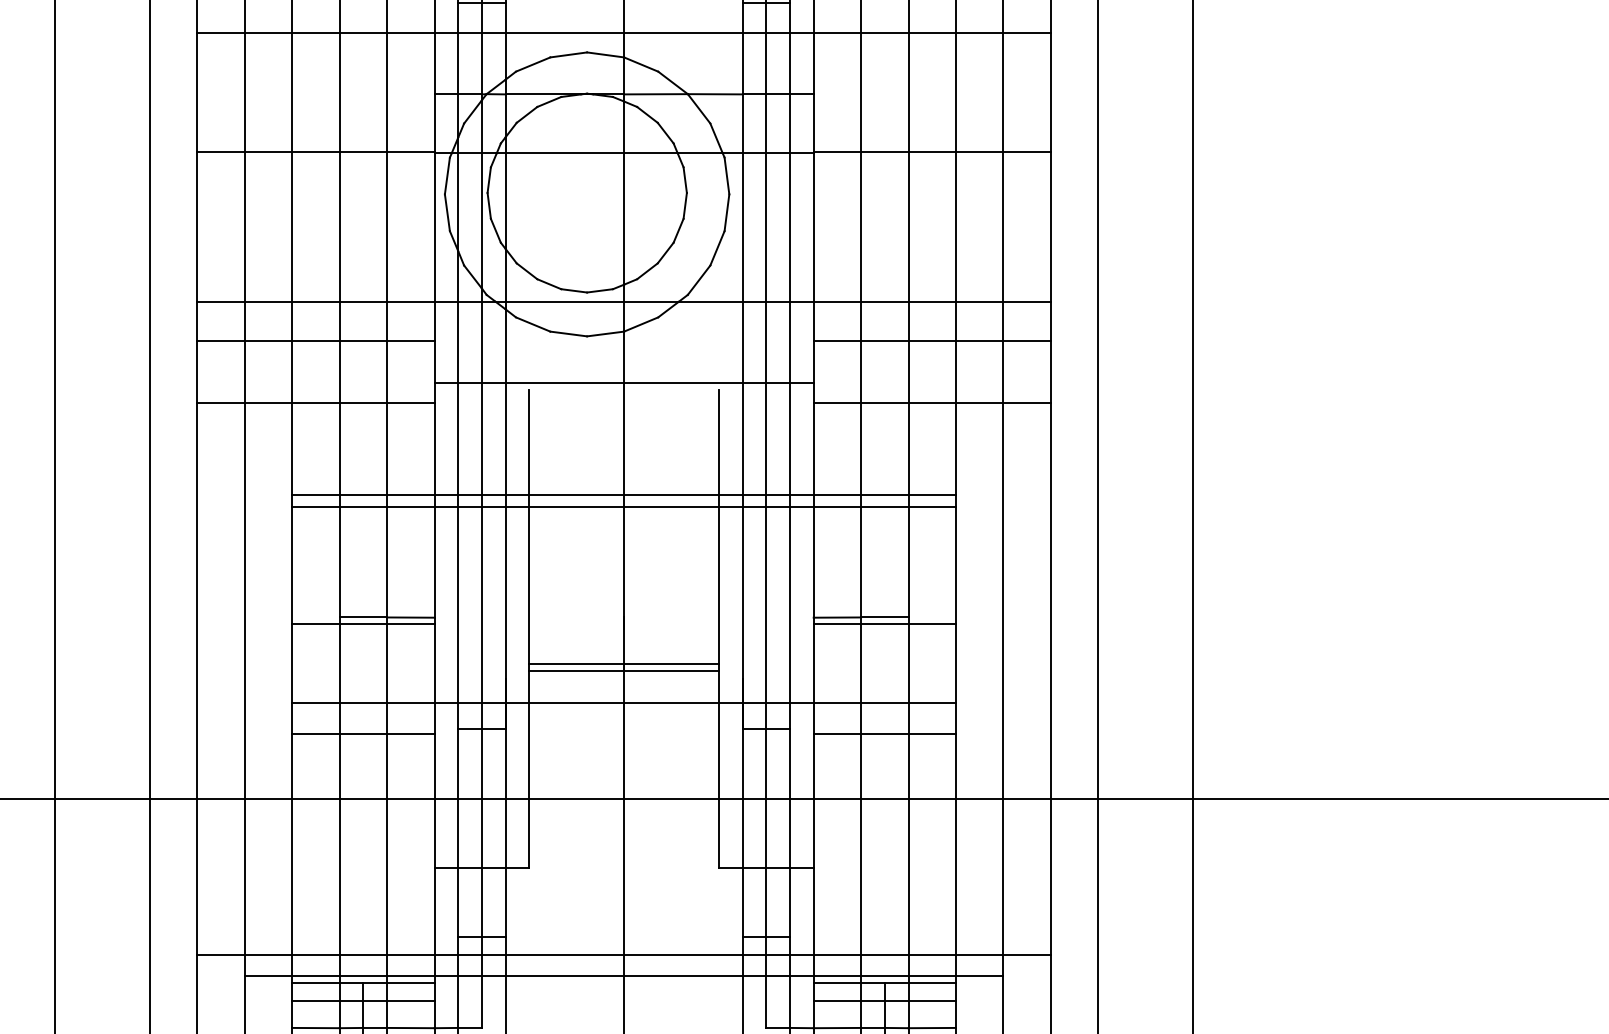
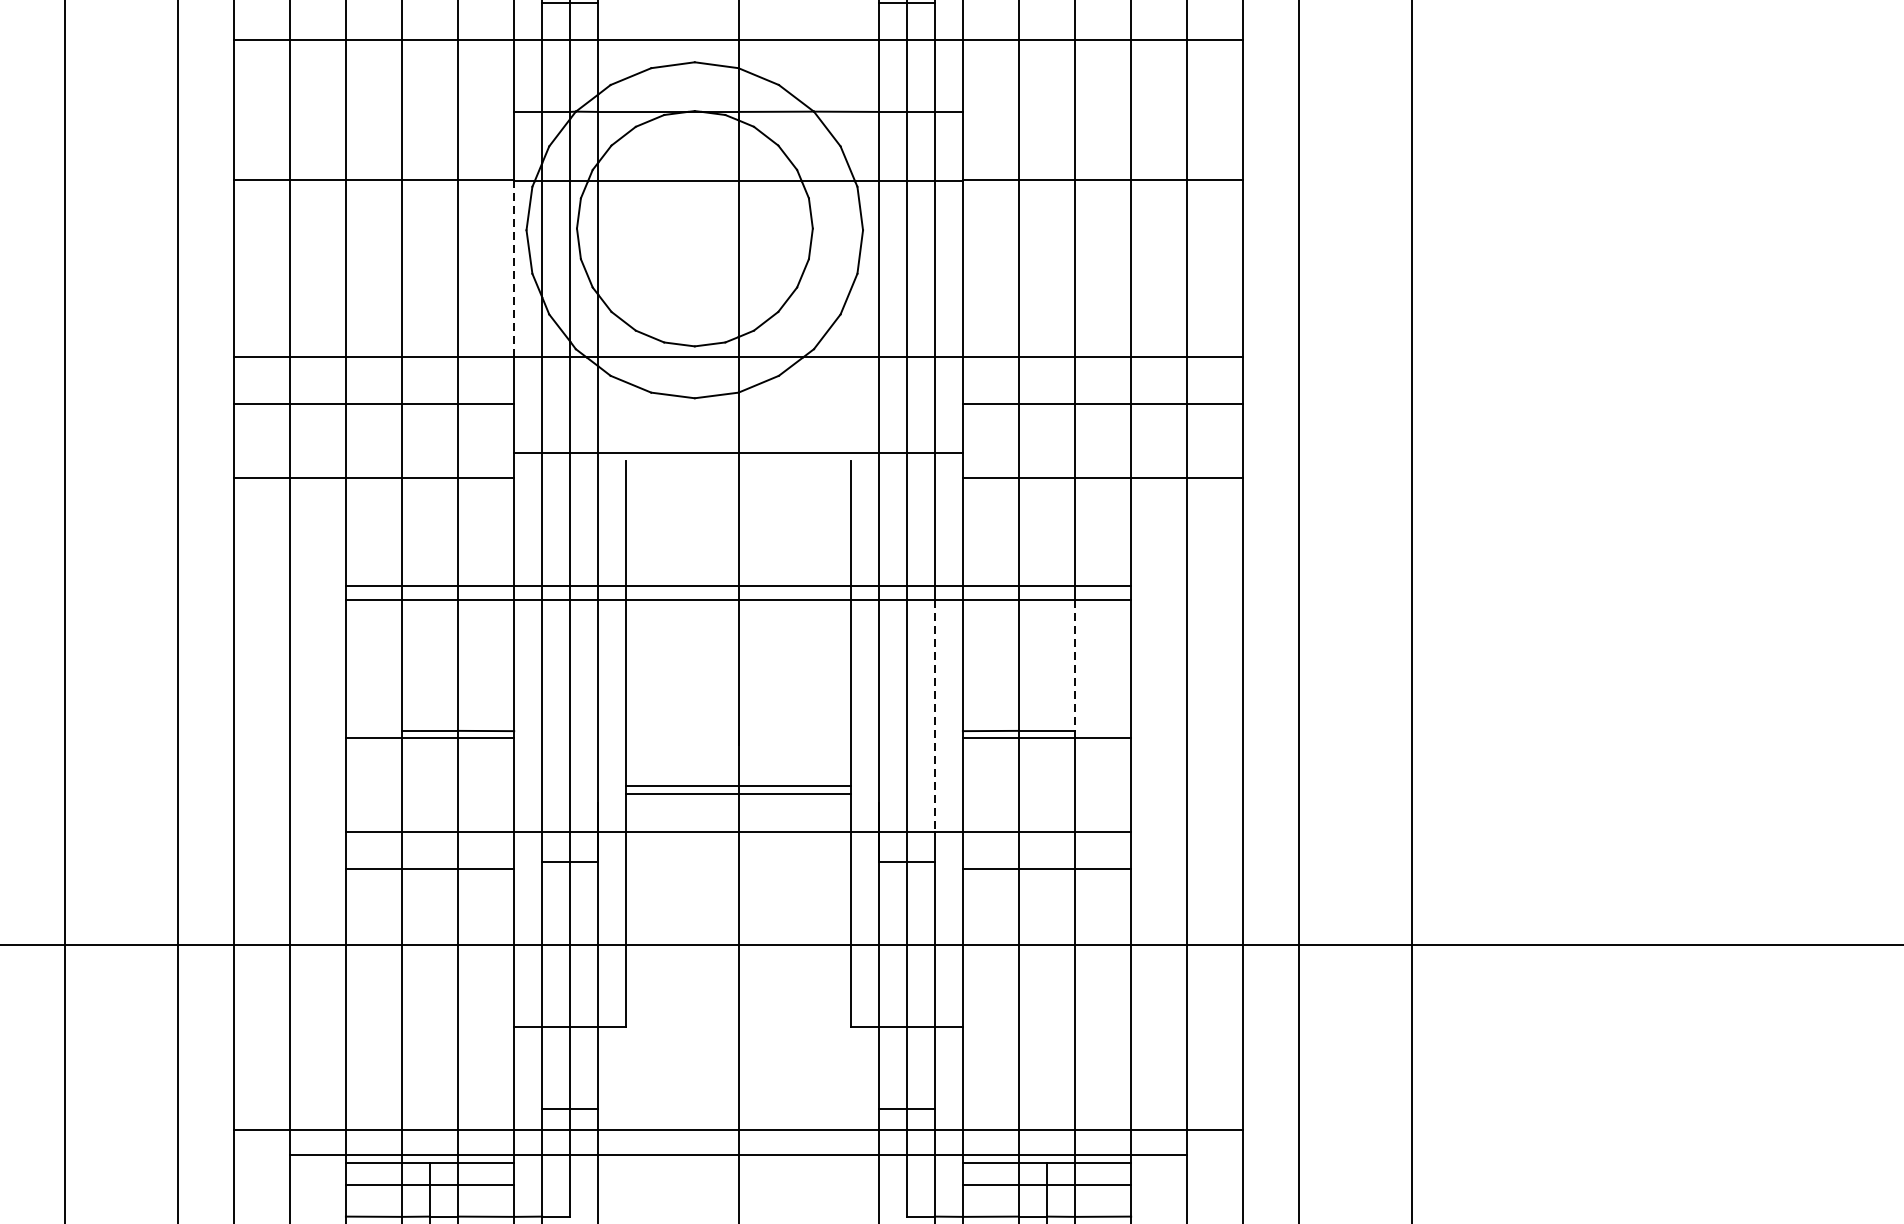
line: (434, 226) -> (514, 268), solid -> dashed
line: (908, 562) -> (1075, 665), solid -> dashed
line: (790, 605) -> (935, 716), solid -> dashed

